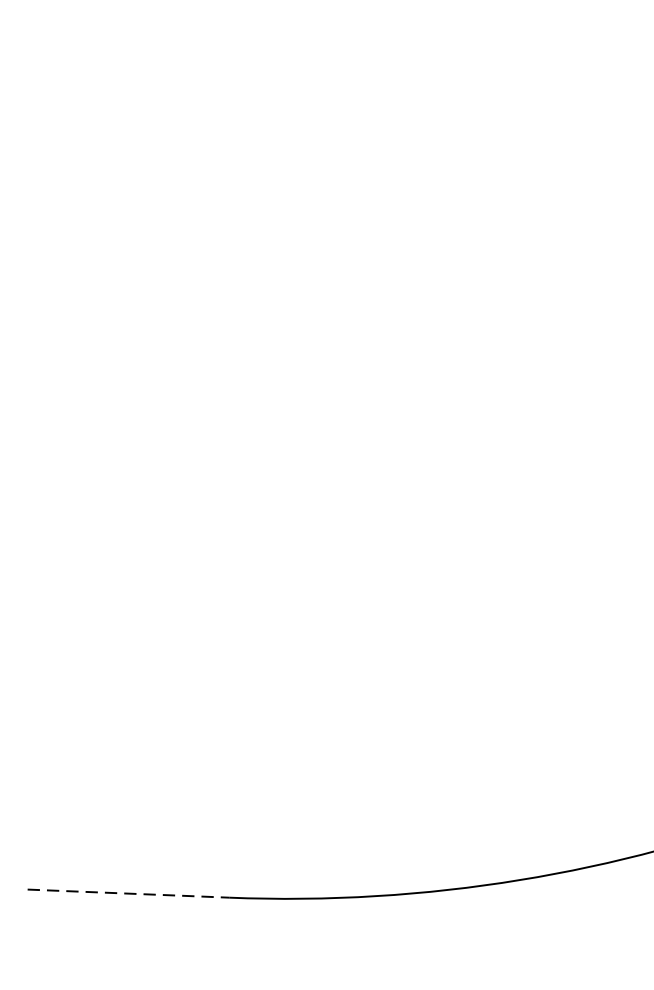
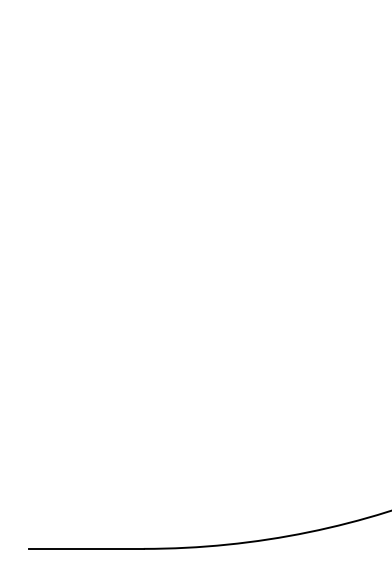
line: (128, 892) -> (86, 548), dashed -> solid

